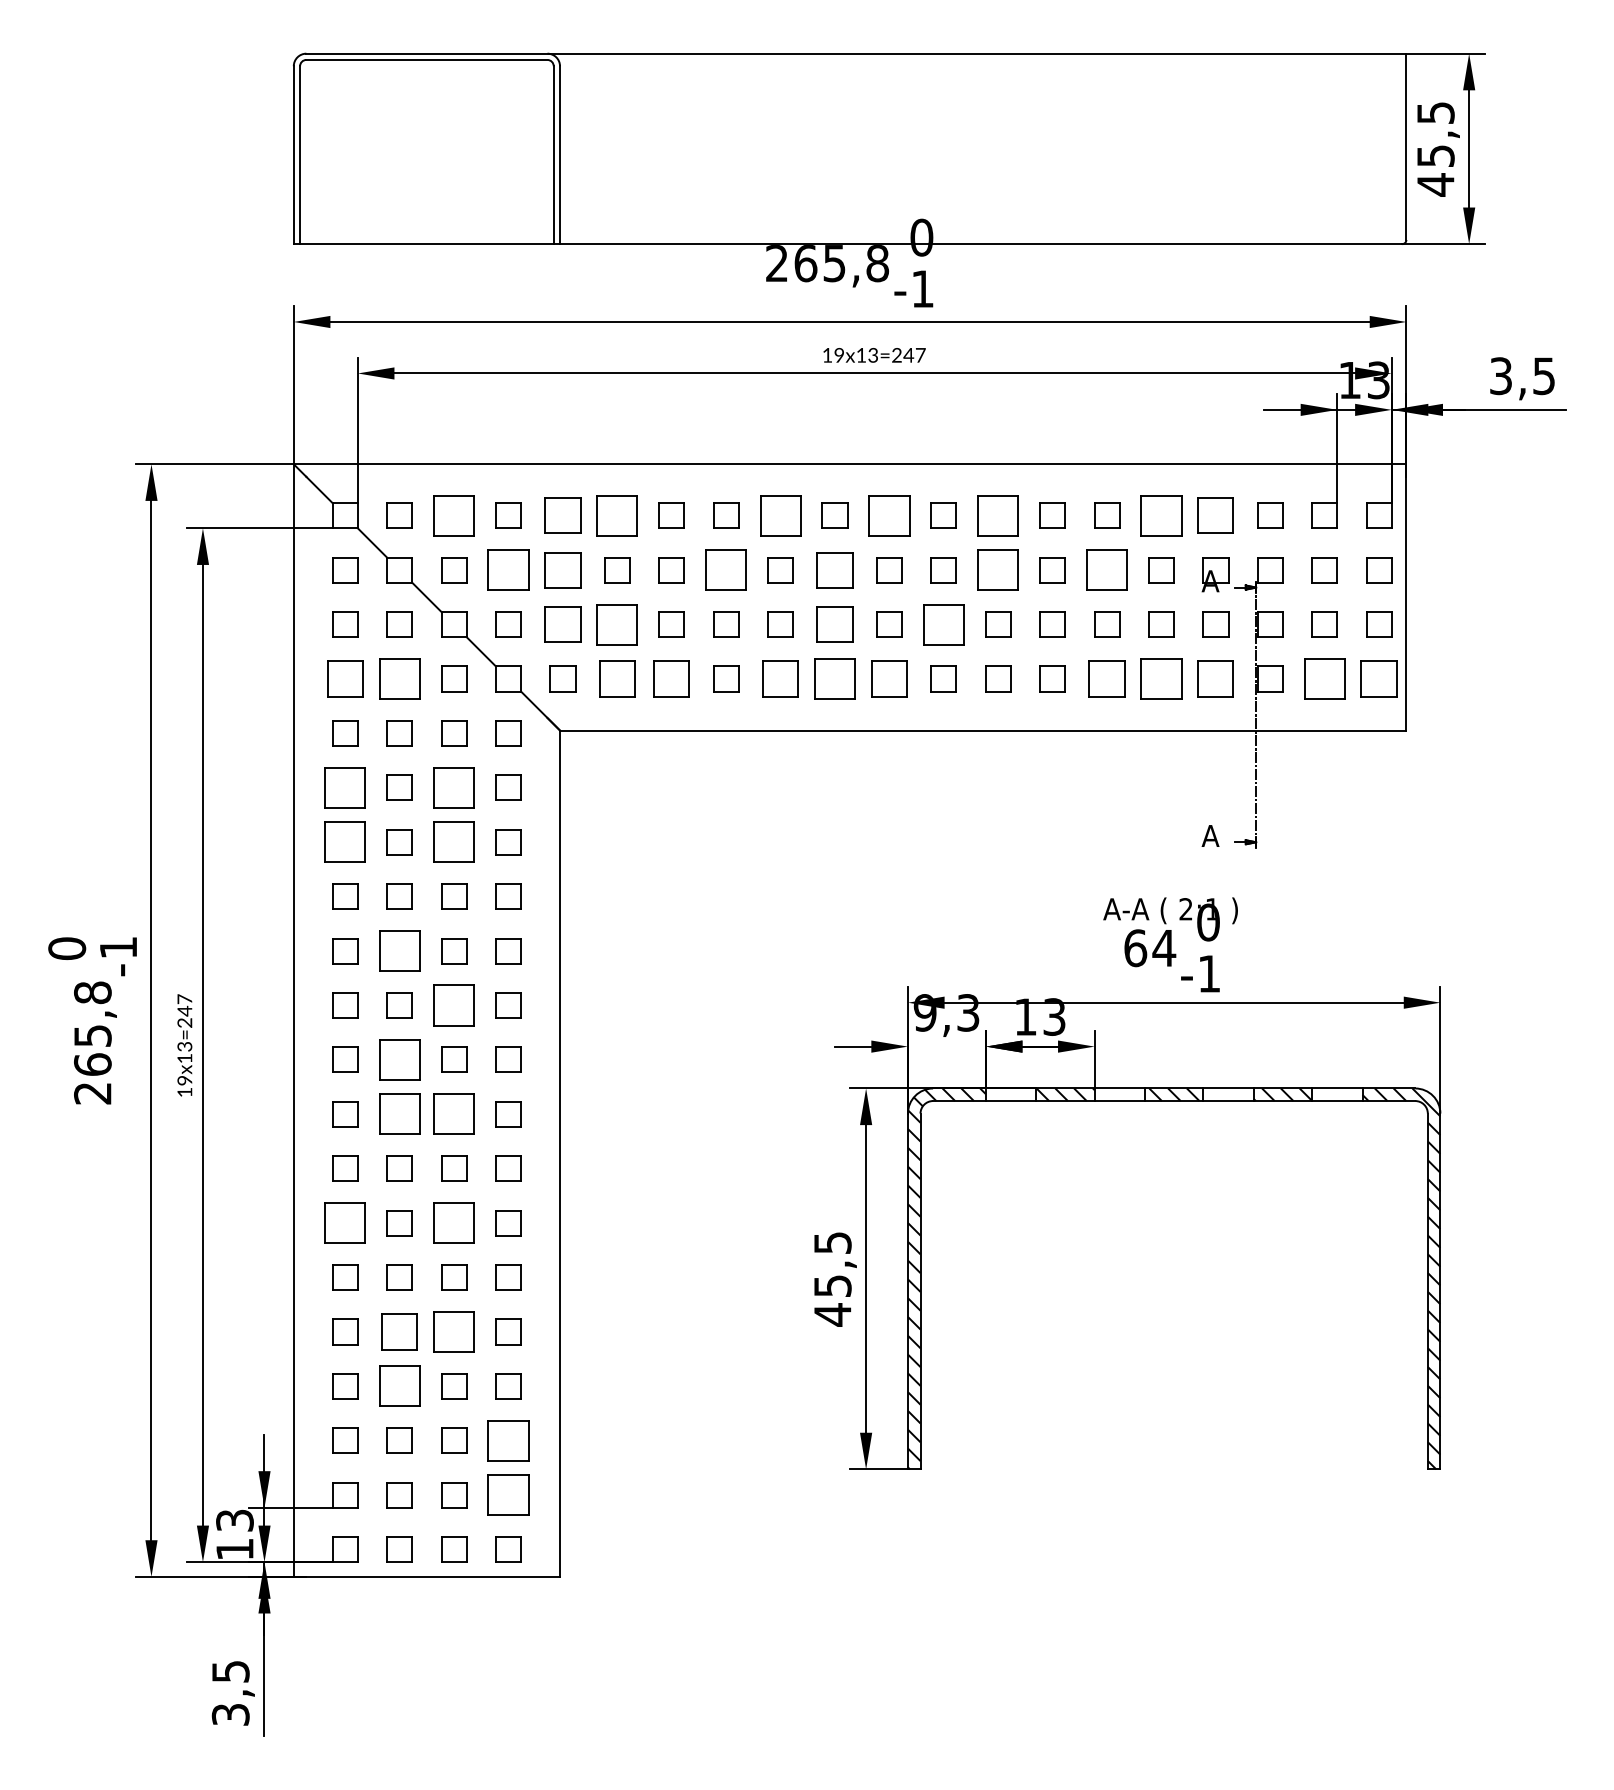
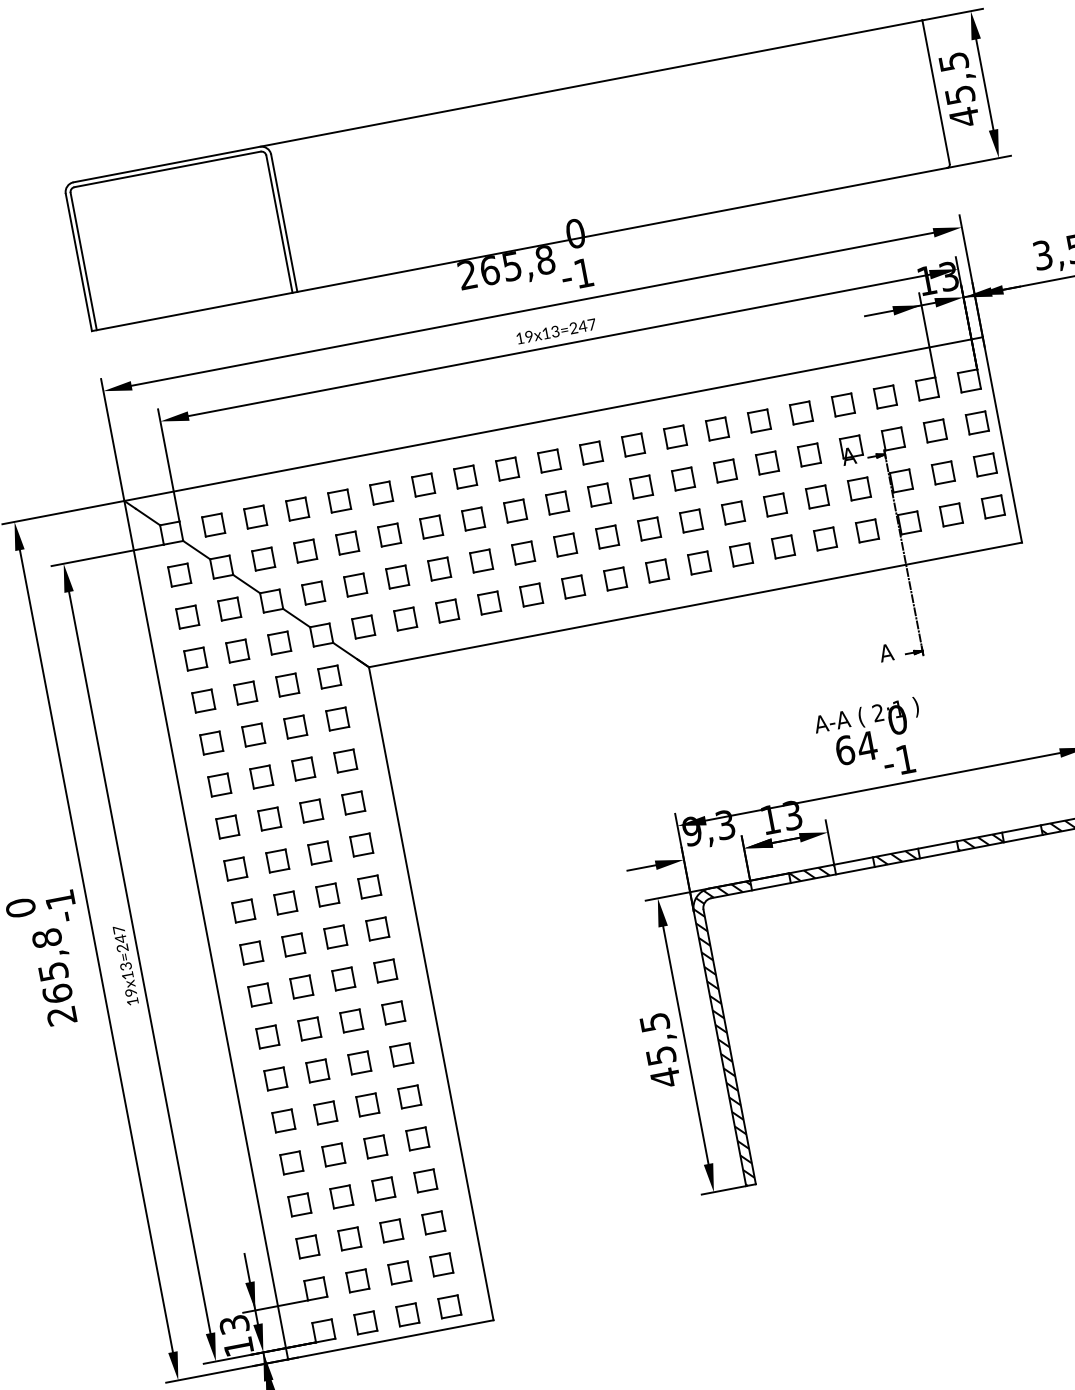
part: (454, 515) -> (255, 516), size x0.62
part: (562, 515) -> (339, 500), size x0.71
part: (617, 515) -> (381, 492), size x0.62
part: (780, 515) -> (507, 468), size x0.62
part: (889, 515) -> (591, 452), size x0.62
part: (998, 515) -> (675, 436), size x0.62
part: (1161, 515) -> (801, 412), size x0.62
part: (1215, 515) -> (843, 404), size x0.71
part: (508, 570) -> (305, 551), size x0.62
part: (562, 570) -> (347, 543), size x0.71
part: (726, 570) -> (473, 519), size x0.62
part: (834, 570) -> (557, 503), size x0.71
part: (998, 570) -> (683, 479), size x0.62
part: (1107, 570) -> (767, 463), size x0.62
part: (562, 624) -> (355, 585), size x0.71
part: (617, 624) -> (397, 576), size x0.62
part: (834, 624) -> (565, 545), size x0.71
part: (943, 624) -> (649, 528), size x0.62
part: (345, 678) -> (195, 658), size x0.71
part: (399, 678) -> (237, 650), size x0.62
part: (617, 678) -> (405, 618), size x0.71
part: (671, 678) -> (447, 610), size x0.71
part: (780, 678) -> (531, 594), size x0.71
part: (834, 678) -> (573, 586), size x0.62
part: (889, 678) -> (615, 578), size x0.71
part: (1107, 678) -> (783, 546), size x0.71
part: (1161, 678) -> (825, 538), size x0.62
part: (1215, 678) -> (867, 530), size x0.71
part: (1324, 678) -> (951, 514), size x0.62
part: (1379, 678) -> (993, 506), size x0.71
part: (345, 787) -> (211, 742), size x0.62
part: (454, 787) -> (295, 726), size x0.62
part: (345, 842) -> (219, 785), size x0.62
part: (454, 842) -> (304, 769), size x0.62
part: (399, 951) -> (277, 861), size x0.62
part: (454, 1005) -> (328, 894), size x0.62
part: (399, 1059) -> (293, 944), size x0.62
part: (399, 1114) -> (301, 987), size x0.62
part: (454, 1114) -> (344, 979), size x0.62
part: (345, 1223) -> (276, 1079), size x0.62
part: (454, 1223) -> (360, 1063), size x0.62
part: (399, 1331) -> (333, 1154), size x0.71
part: (454, 1331) -> (376, 1146), size x0.62
part: (399, 1386) -> (341, 1196), size x0.62
part: (508, 1440) -> (433, 1222), size x0.62
part: (508, 1495) -> (441, 1265), size x0.62

